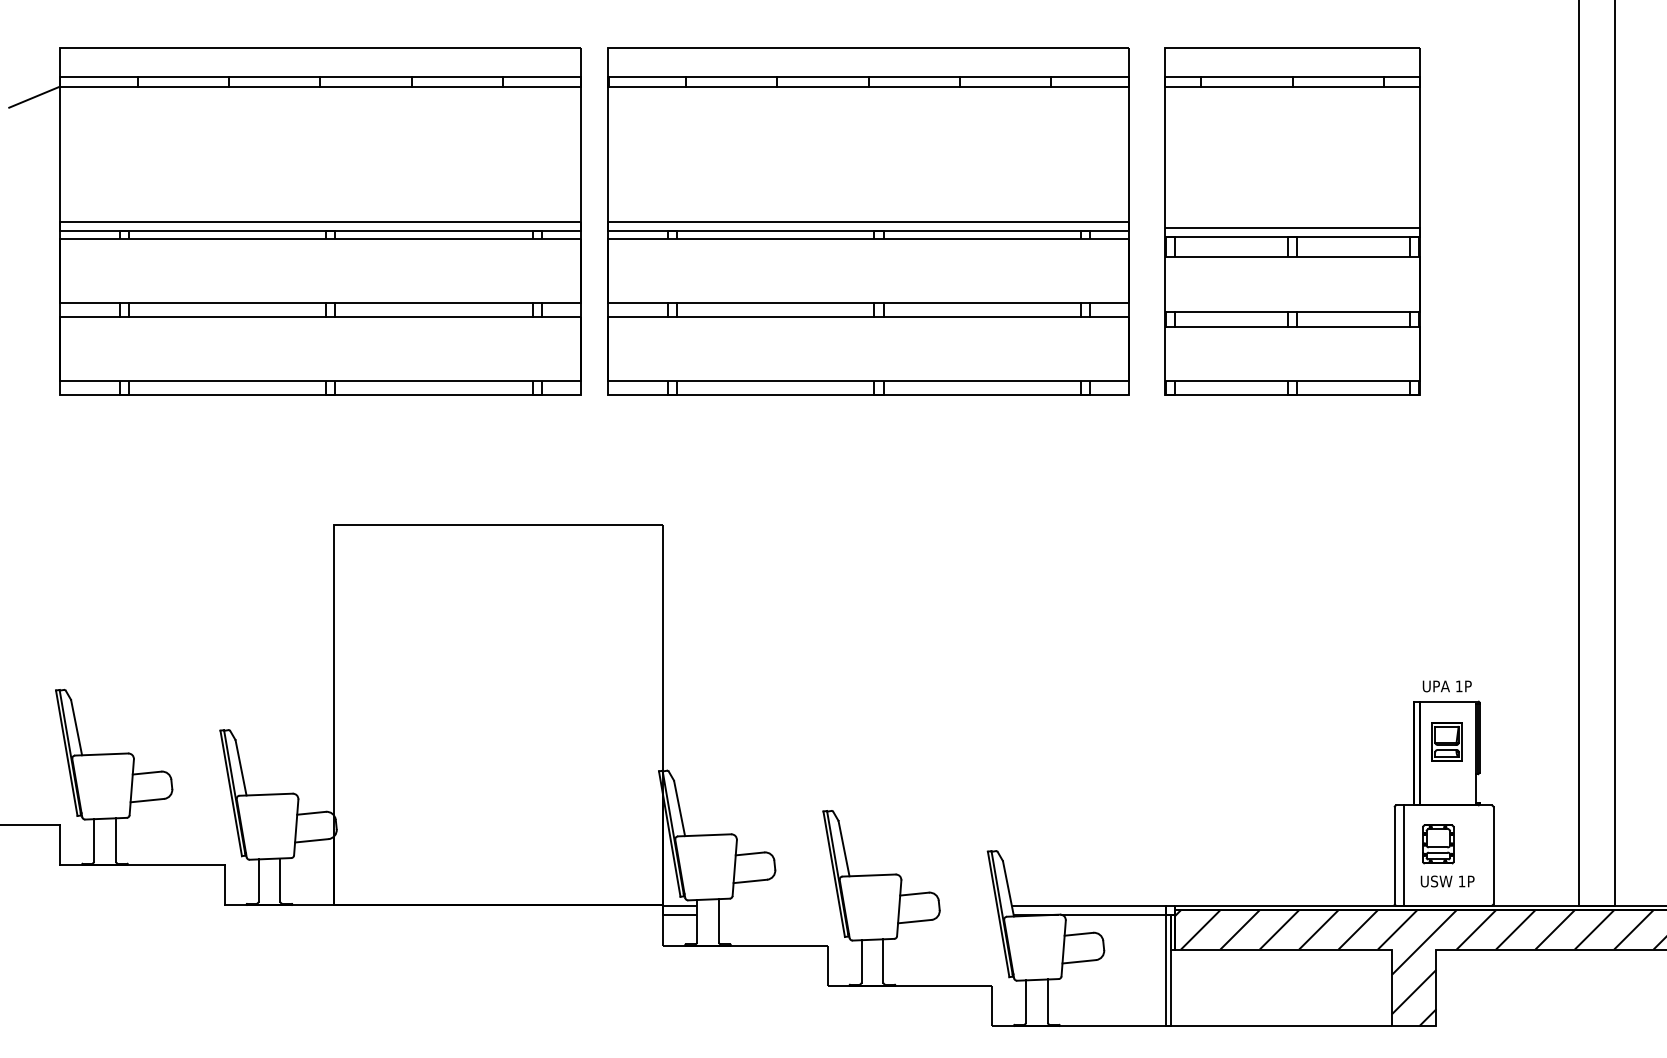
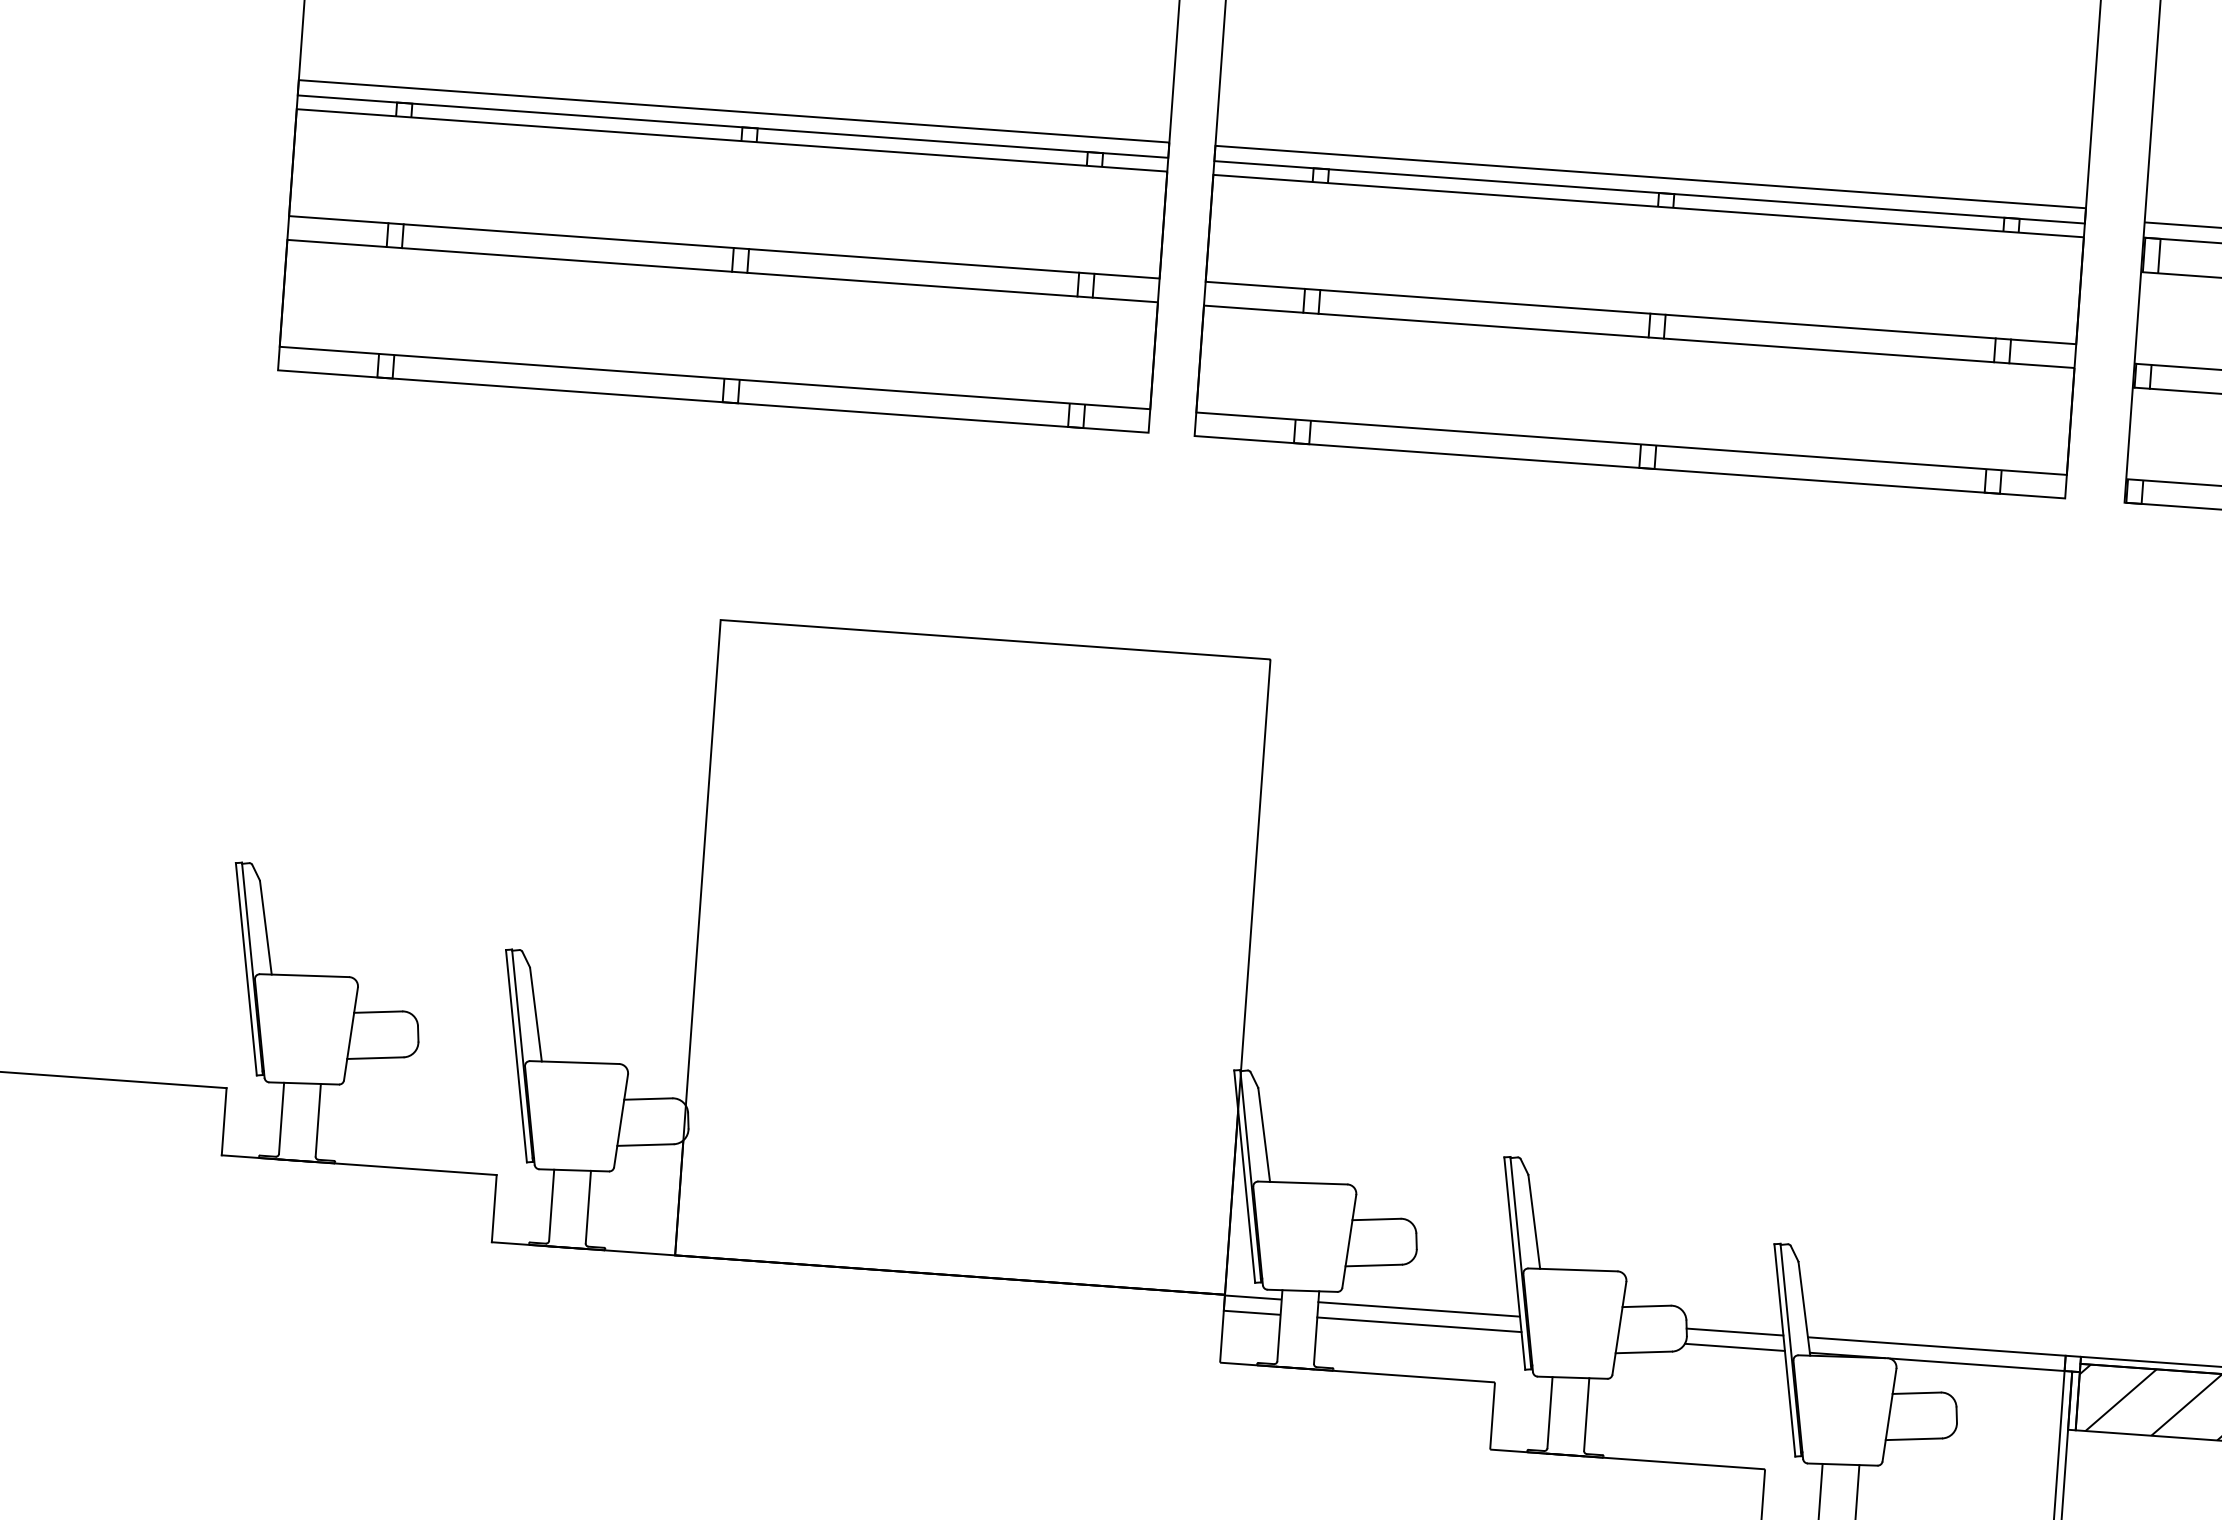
line: (778, 905) -> (1417, 1309), added
line: (968, 905) -> (1735, 1331), added
line: (779, 914) -> (1418, 1324), added
line: (968, 914) -> (1734, 1346), added

